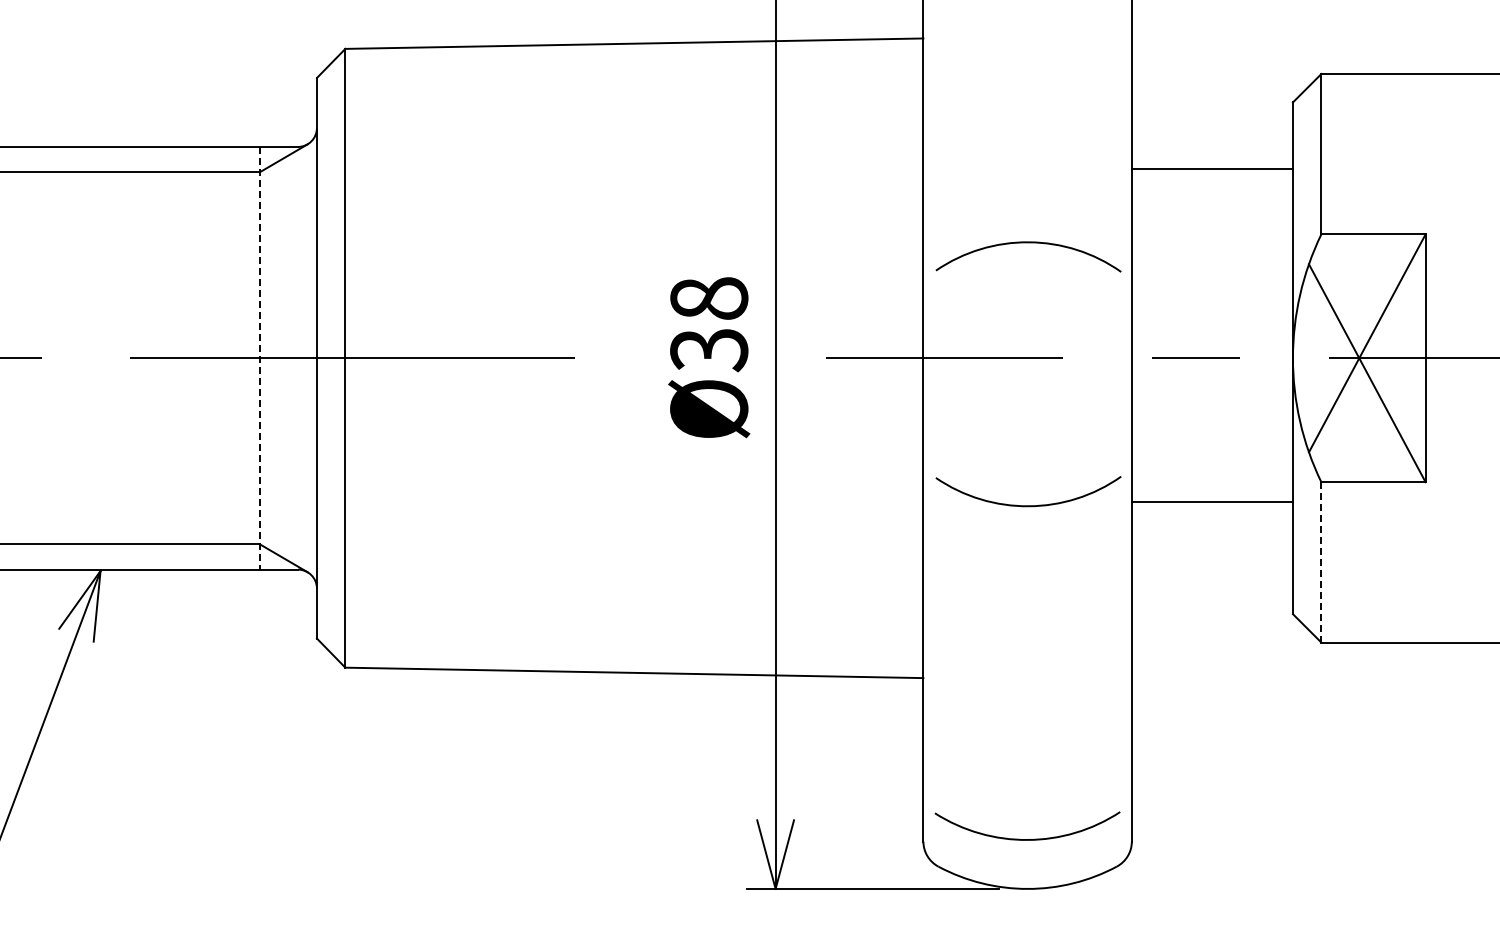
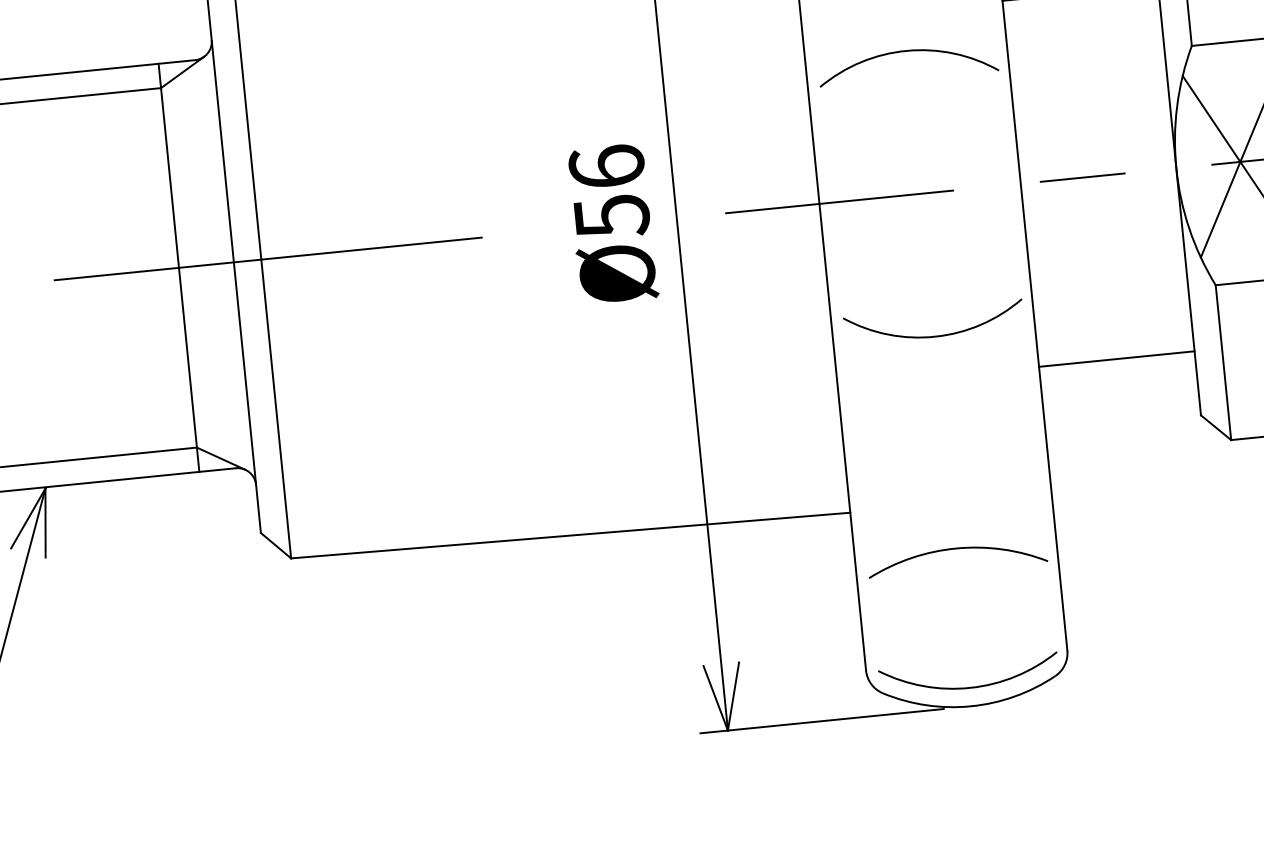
arc: (1028, 243) -> (906, 52), moved
text: (709, 324) -> (609, 191), Ø38 -> Ø56
line: (260, 358) -> (179, 268), dashed -> solid
line: (1211, 501) -> (1115, 358), moved
line: (1321, 561) -> (1223, 361), dashed -> solid
arc: (1028, 726) -> (956, 549), added
arc: (1027, 839) -> (970, 687), moved

